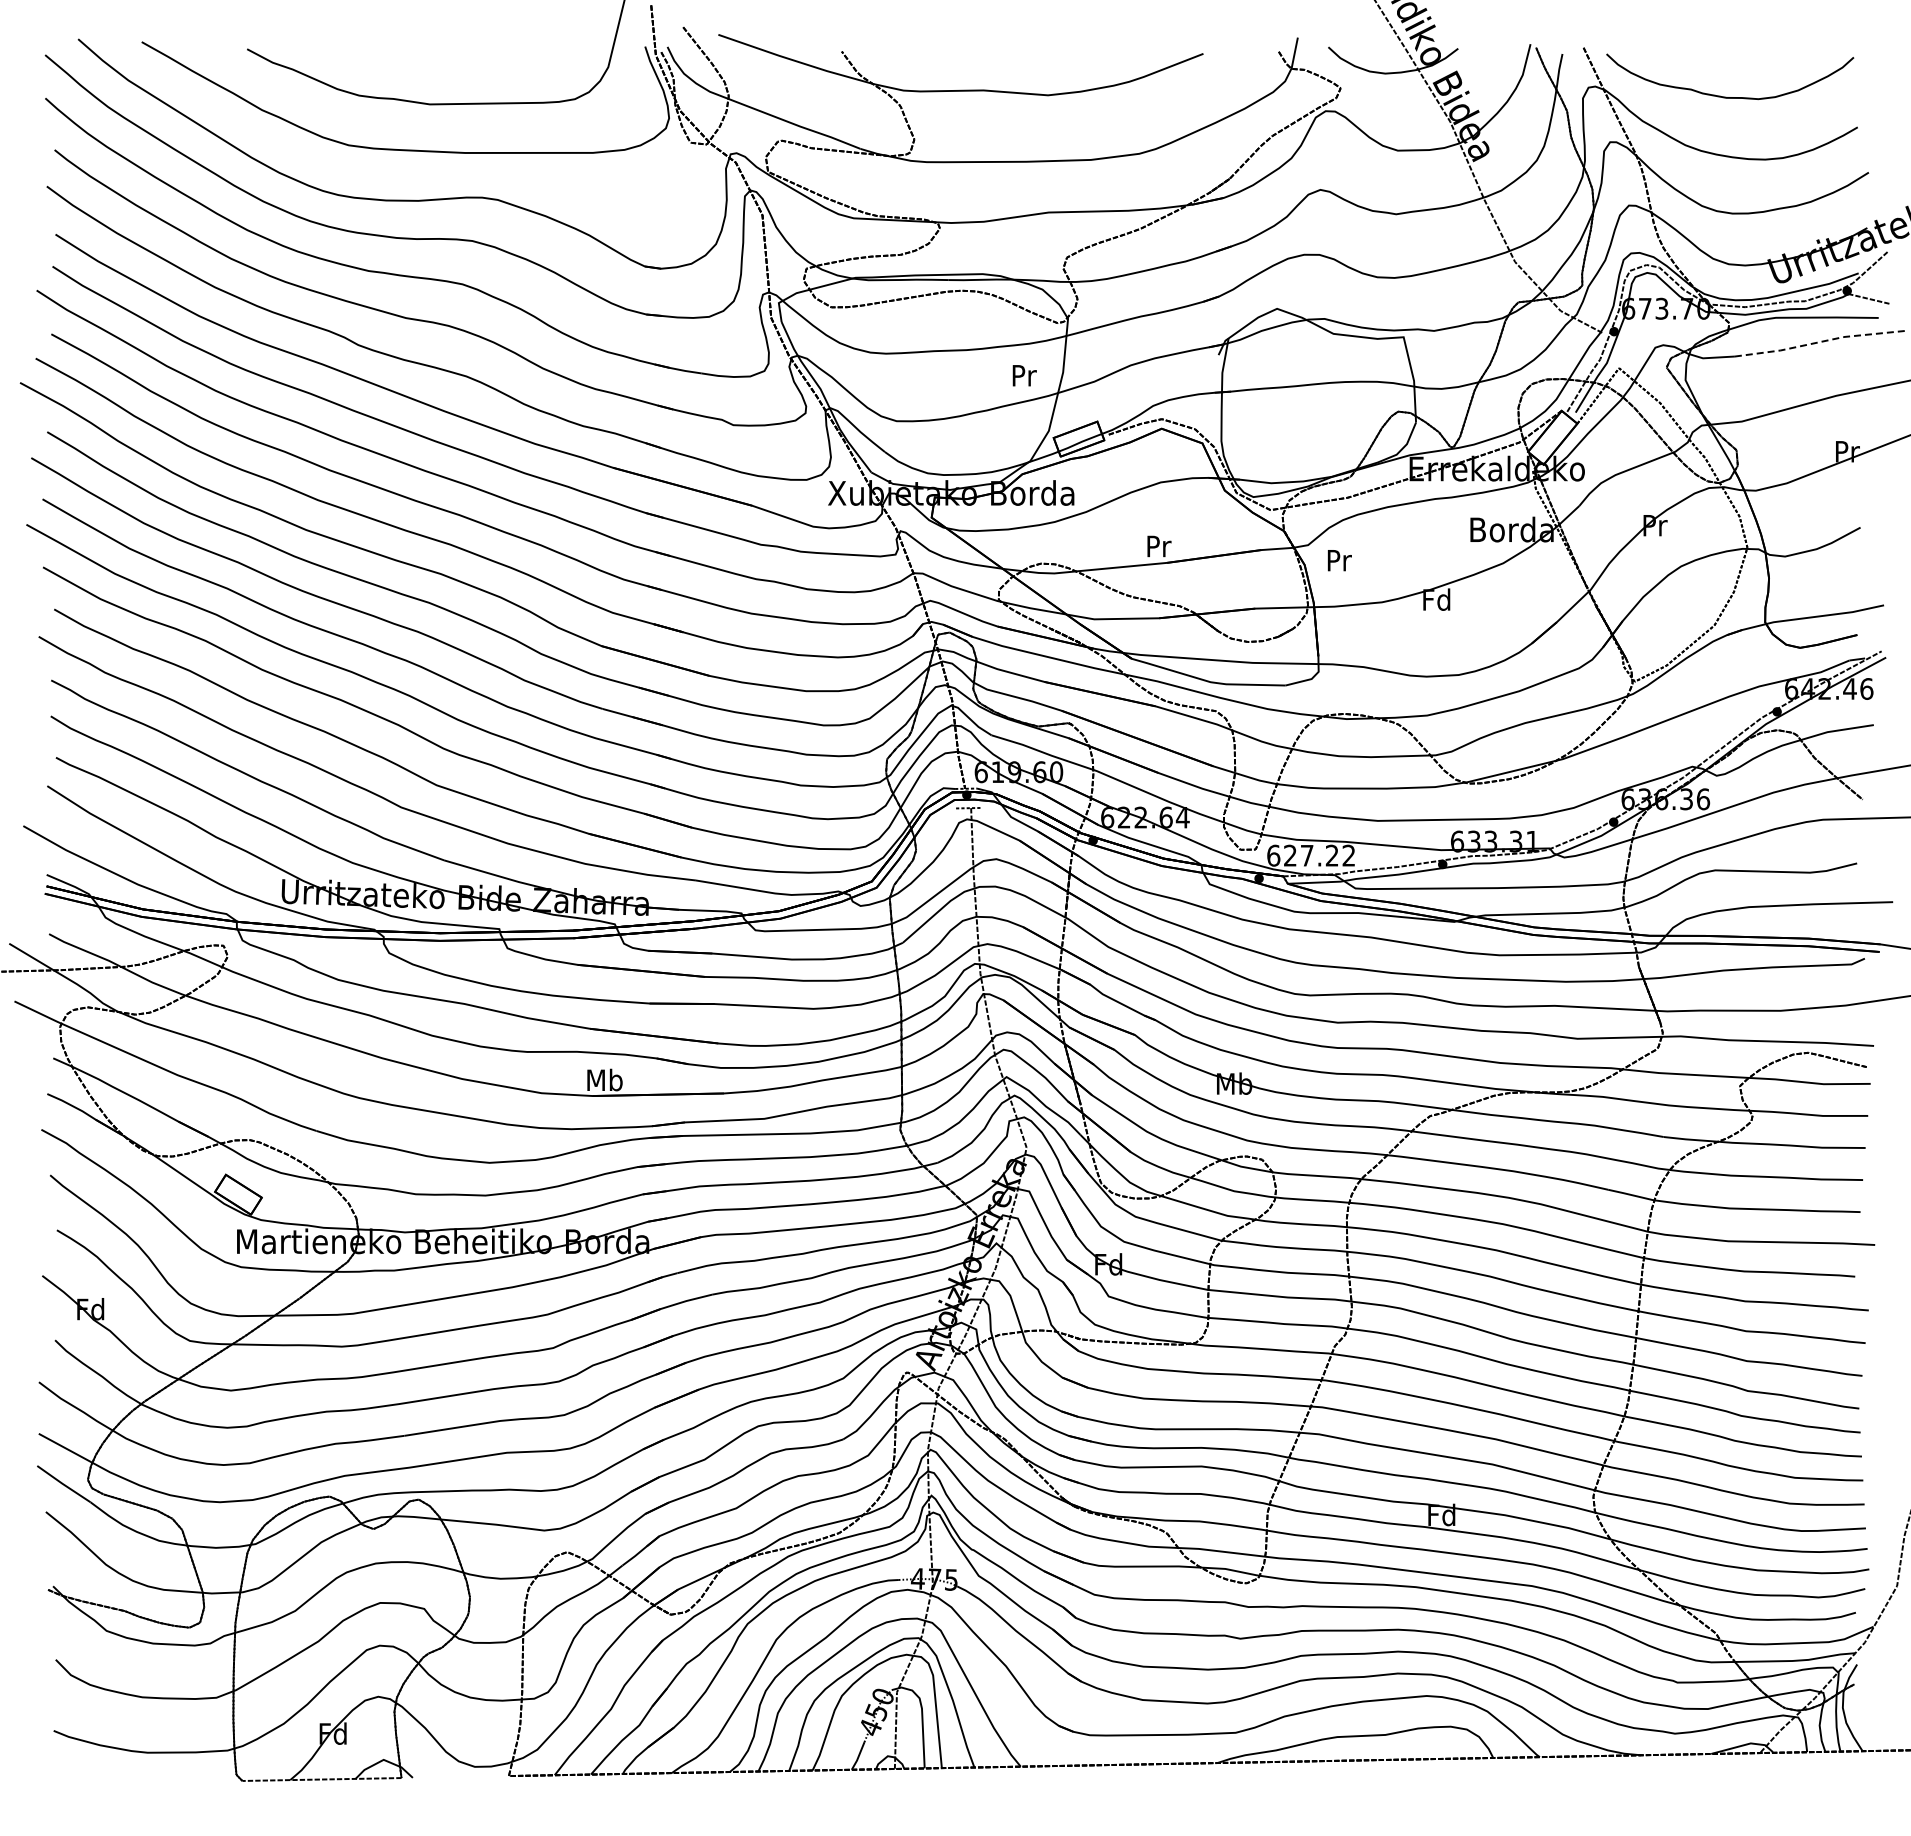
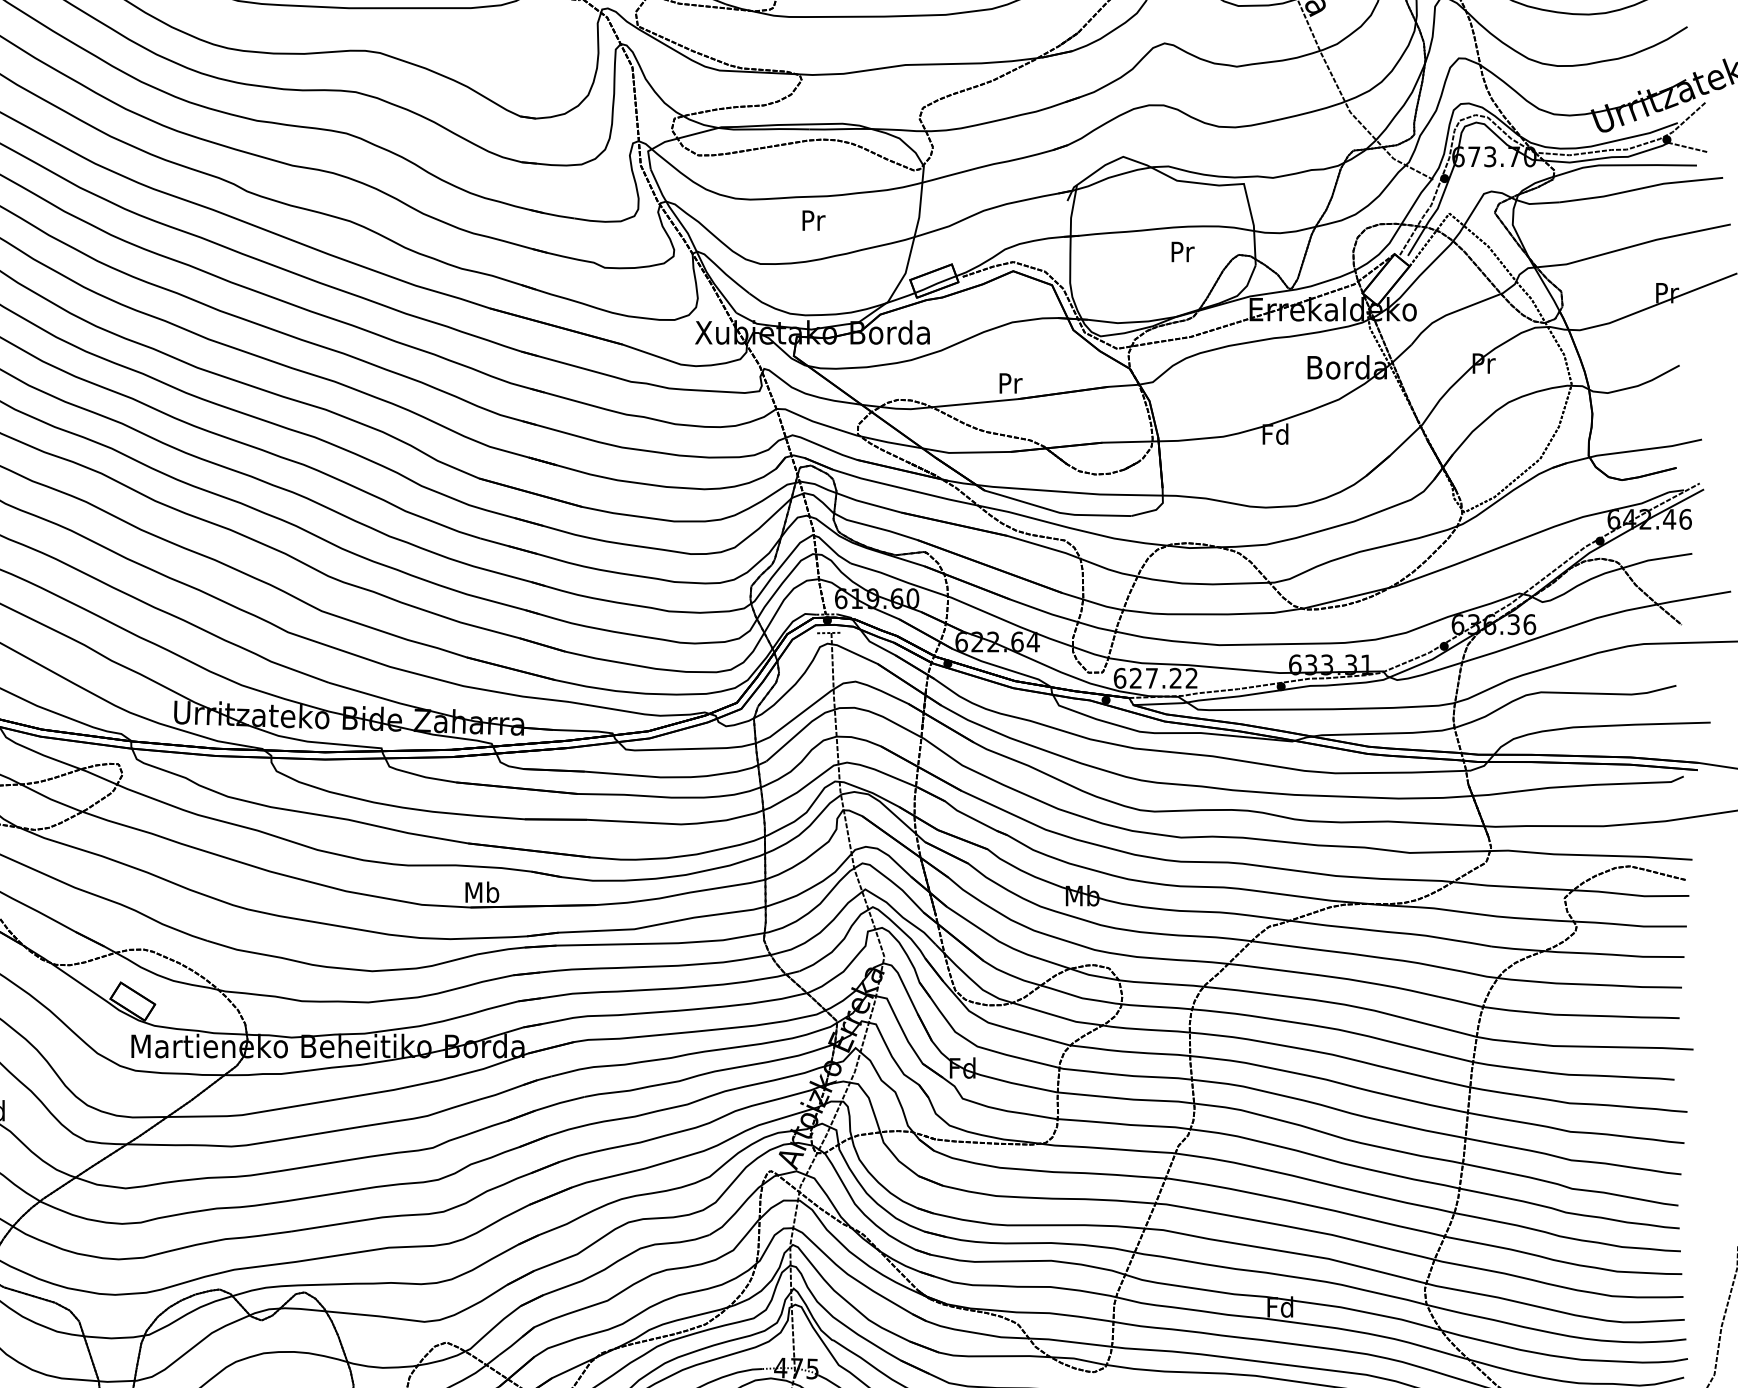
line: (1820, 341) -> (1641, 188), dashed -> solid
text: (1024, 375) -> (813, 220), moved
text: (1339, 560) -> (1182, 251), moved

